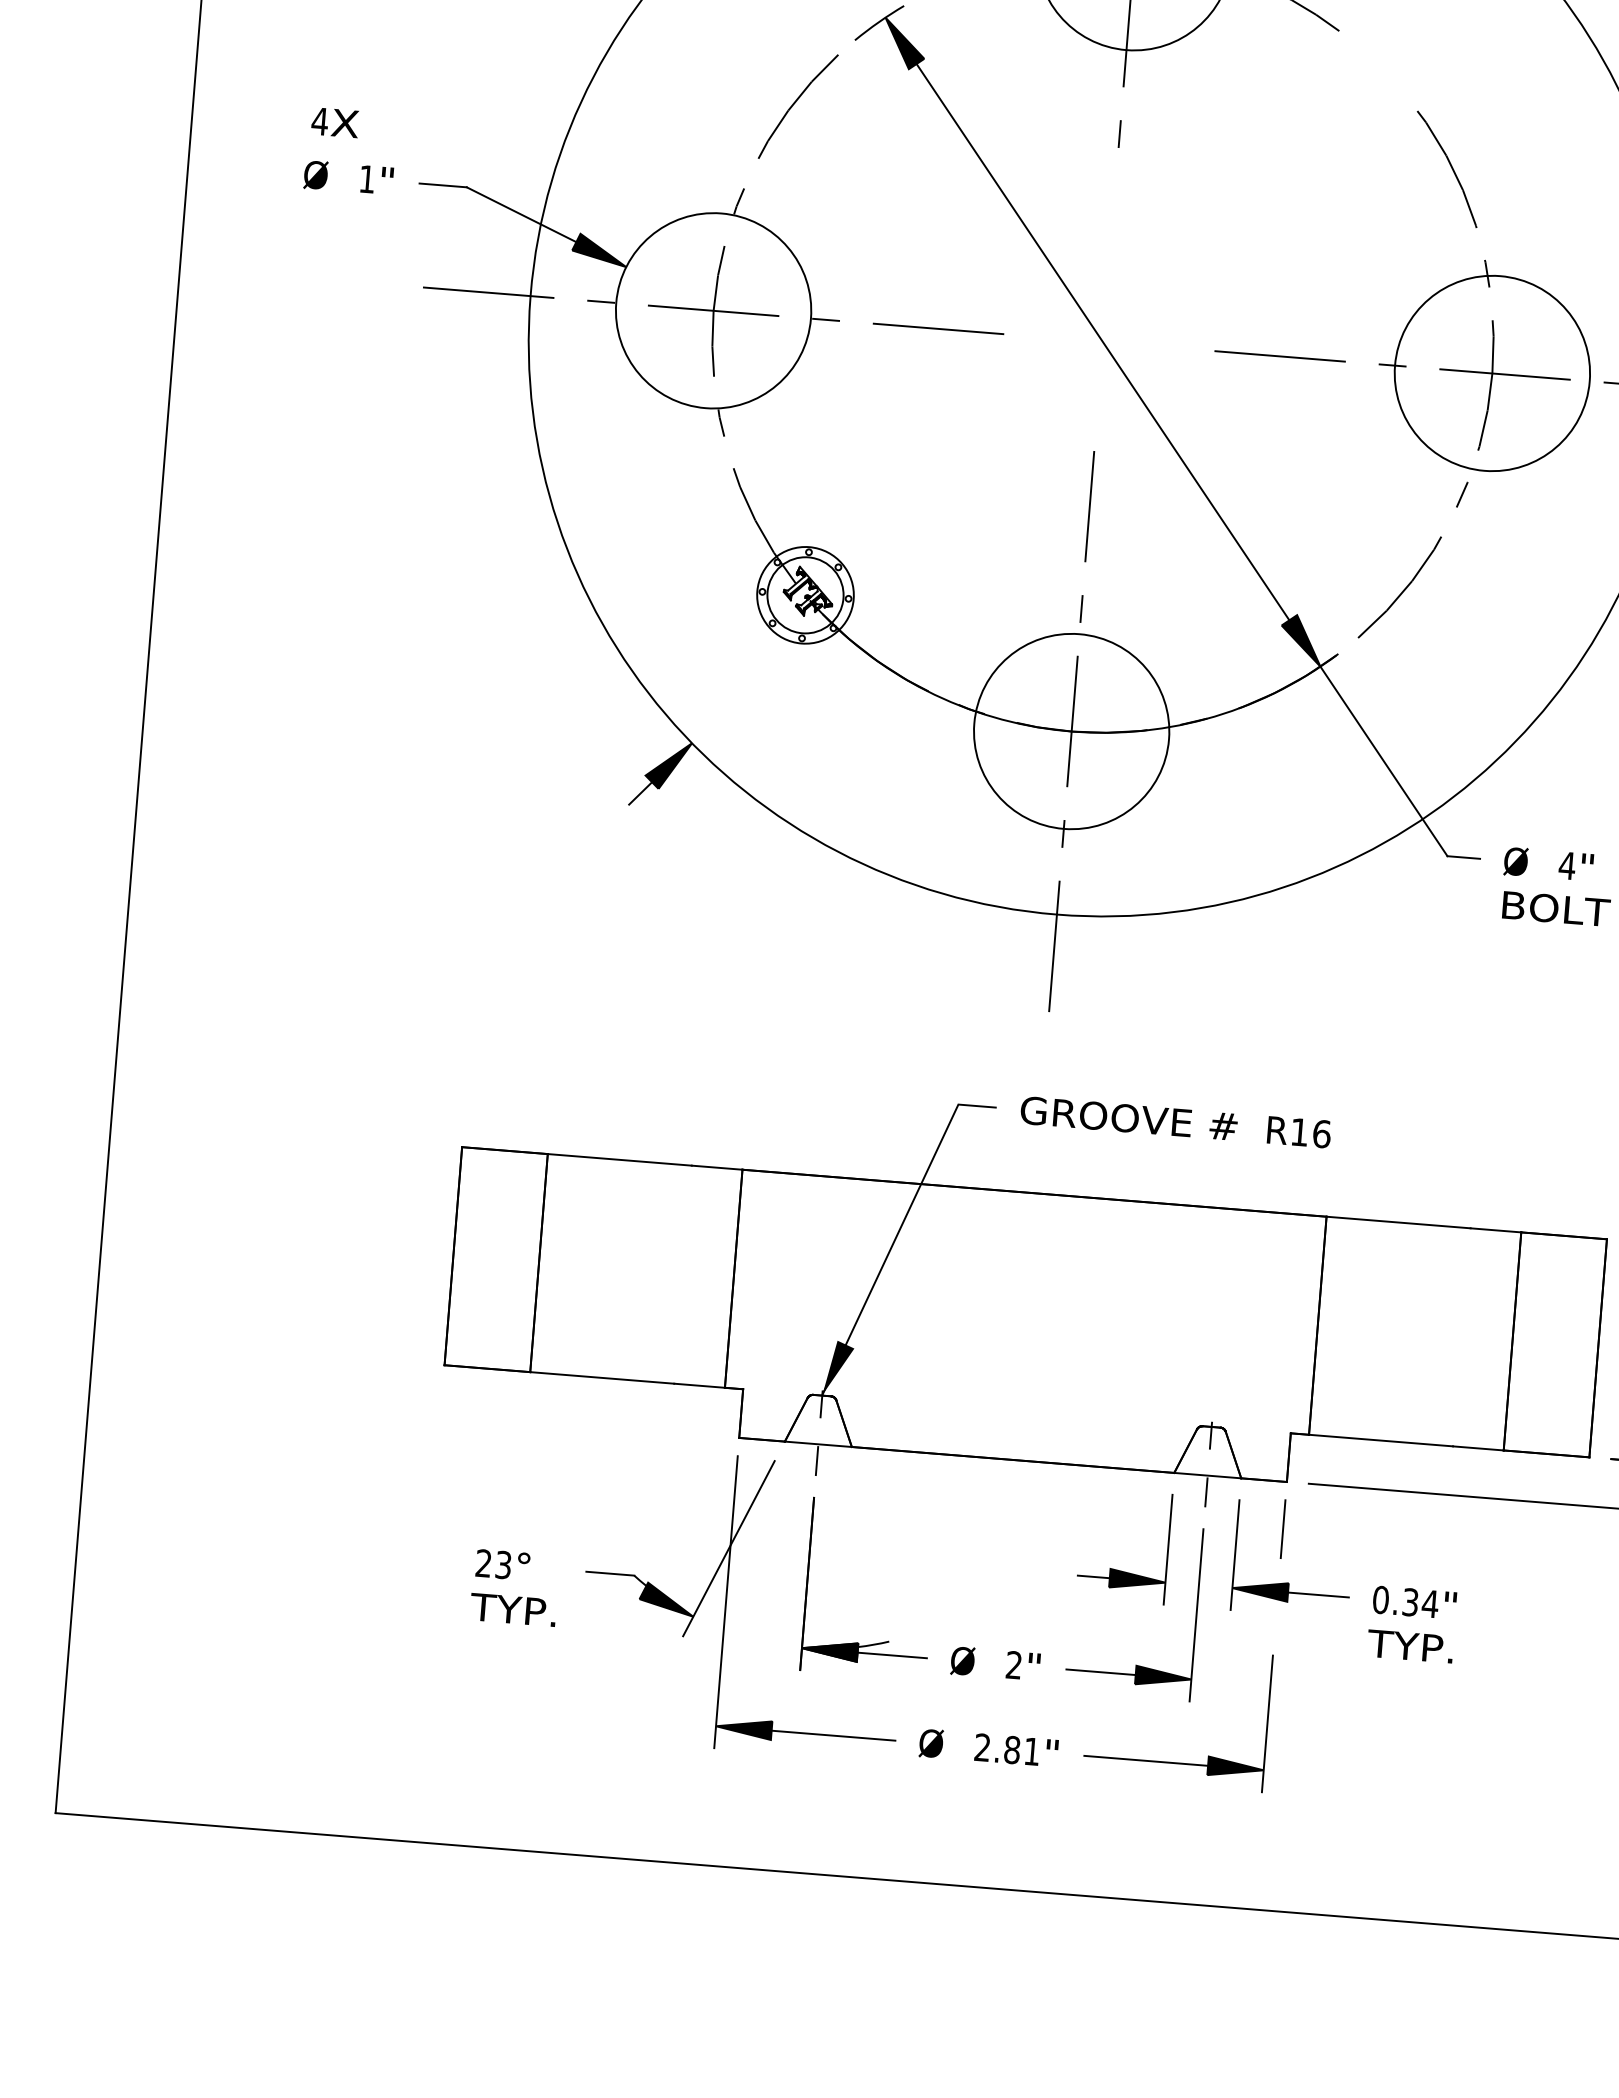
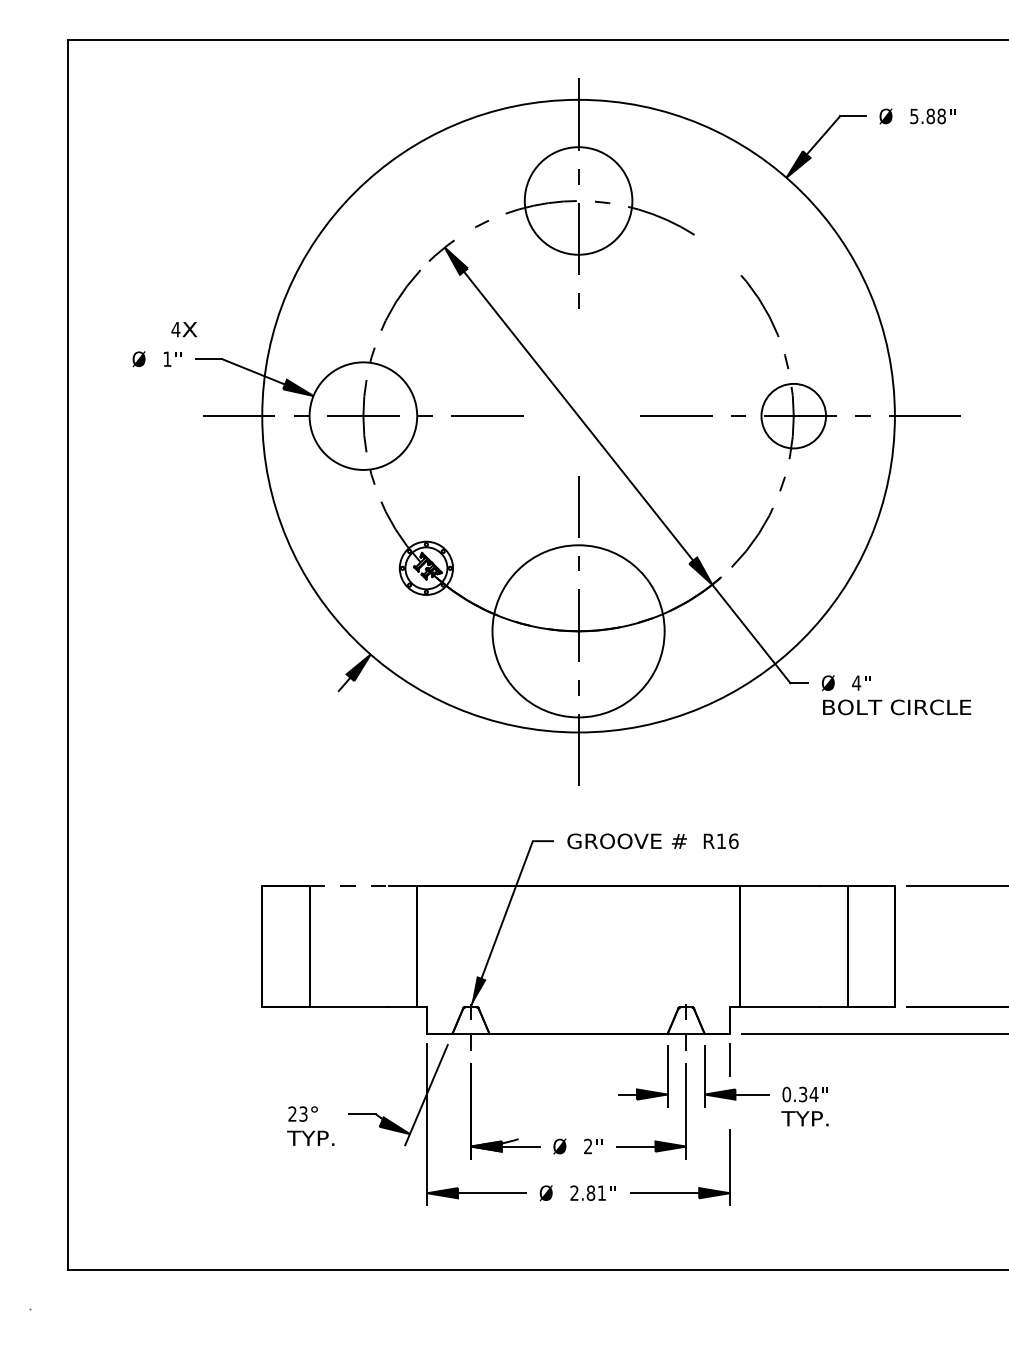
text: (333, 122) -> (183, 329), moved
circle: (1491, 372) -> (793, 415), size x0.6
circle: (1071, 731) -> (578, 631), size x1.6
line: (619, 1159) -> (349, 886), solid -> dashed

